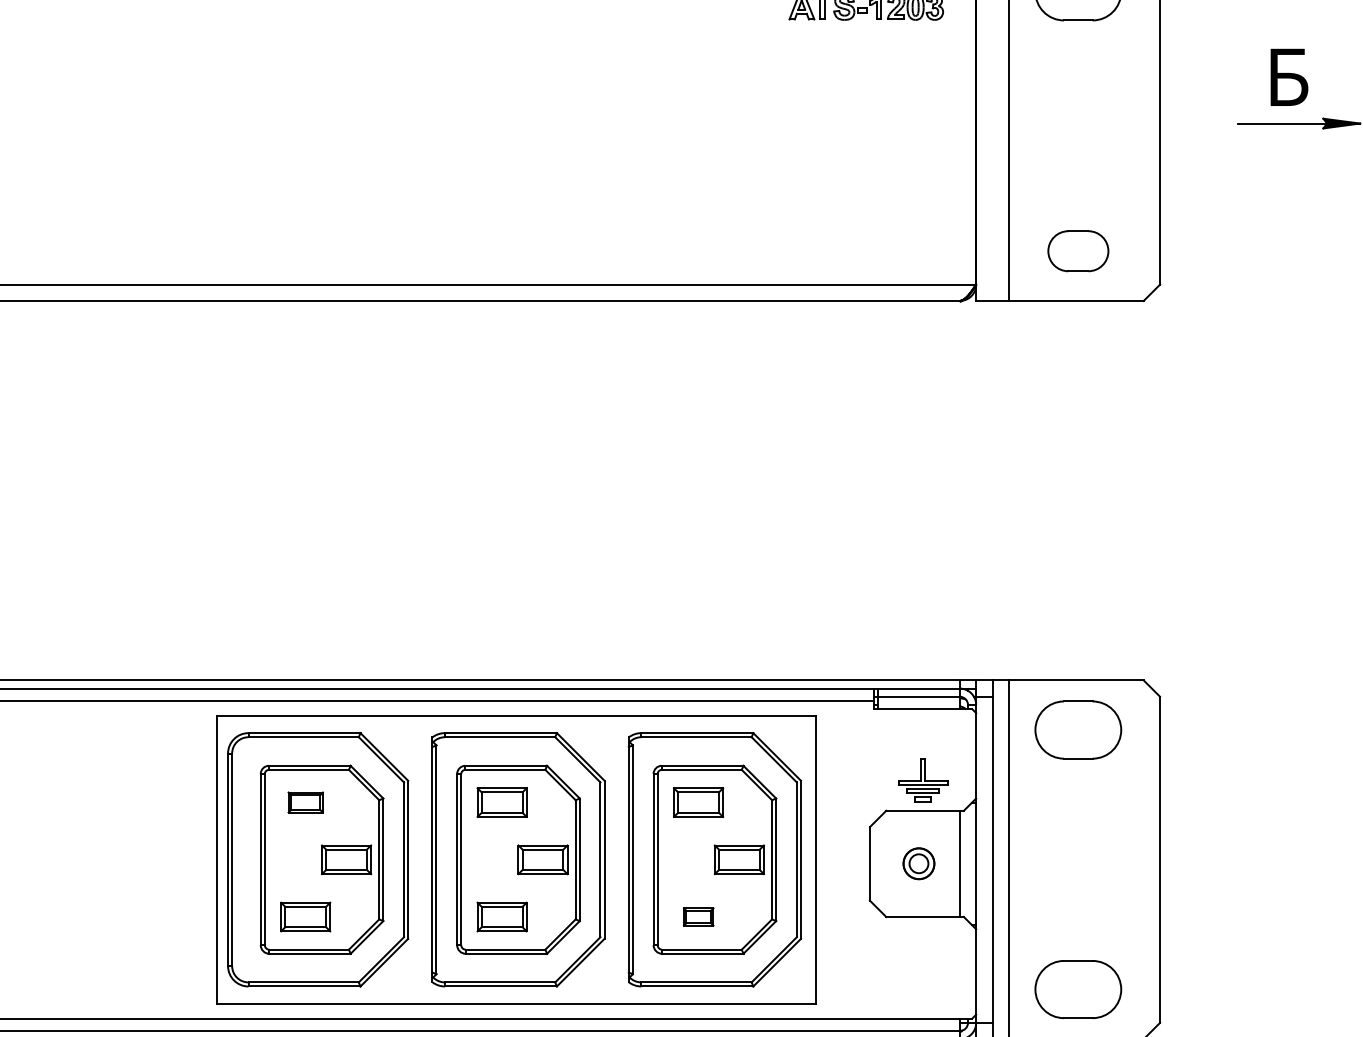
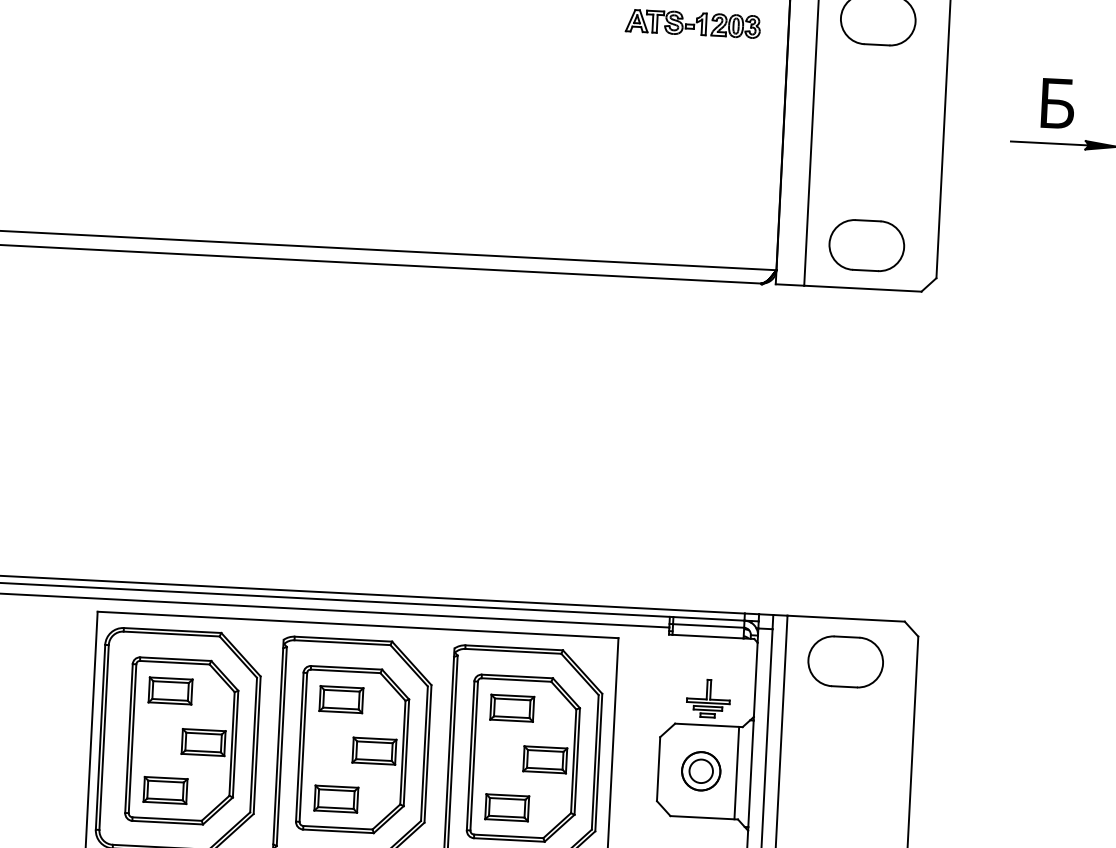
part: (1078, 250) -> (867, 244), size x1.43
part: (305, 802) -> (170, 690), size x1.43
part: (918, 863) -> (700, 770), size x1.43
part: (698, 916) -> (507, 807), size x1.67

